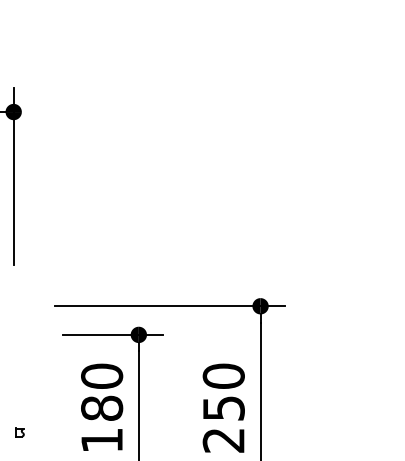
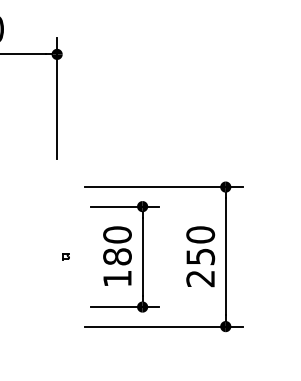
part: (18, 432) -> (65, 256), moved

